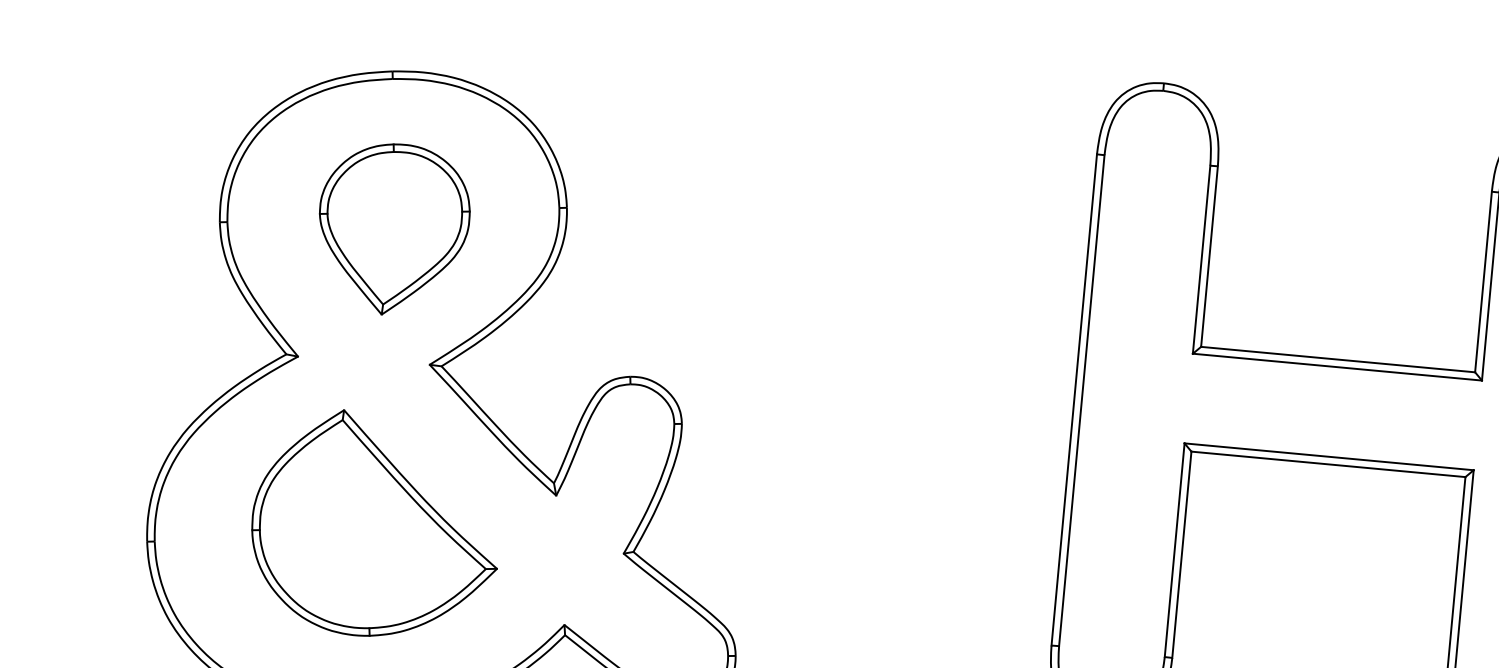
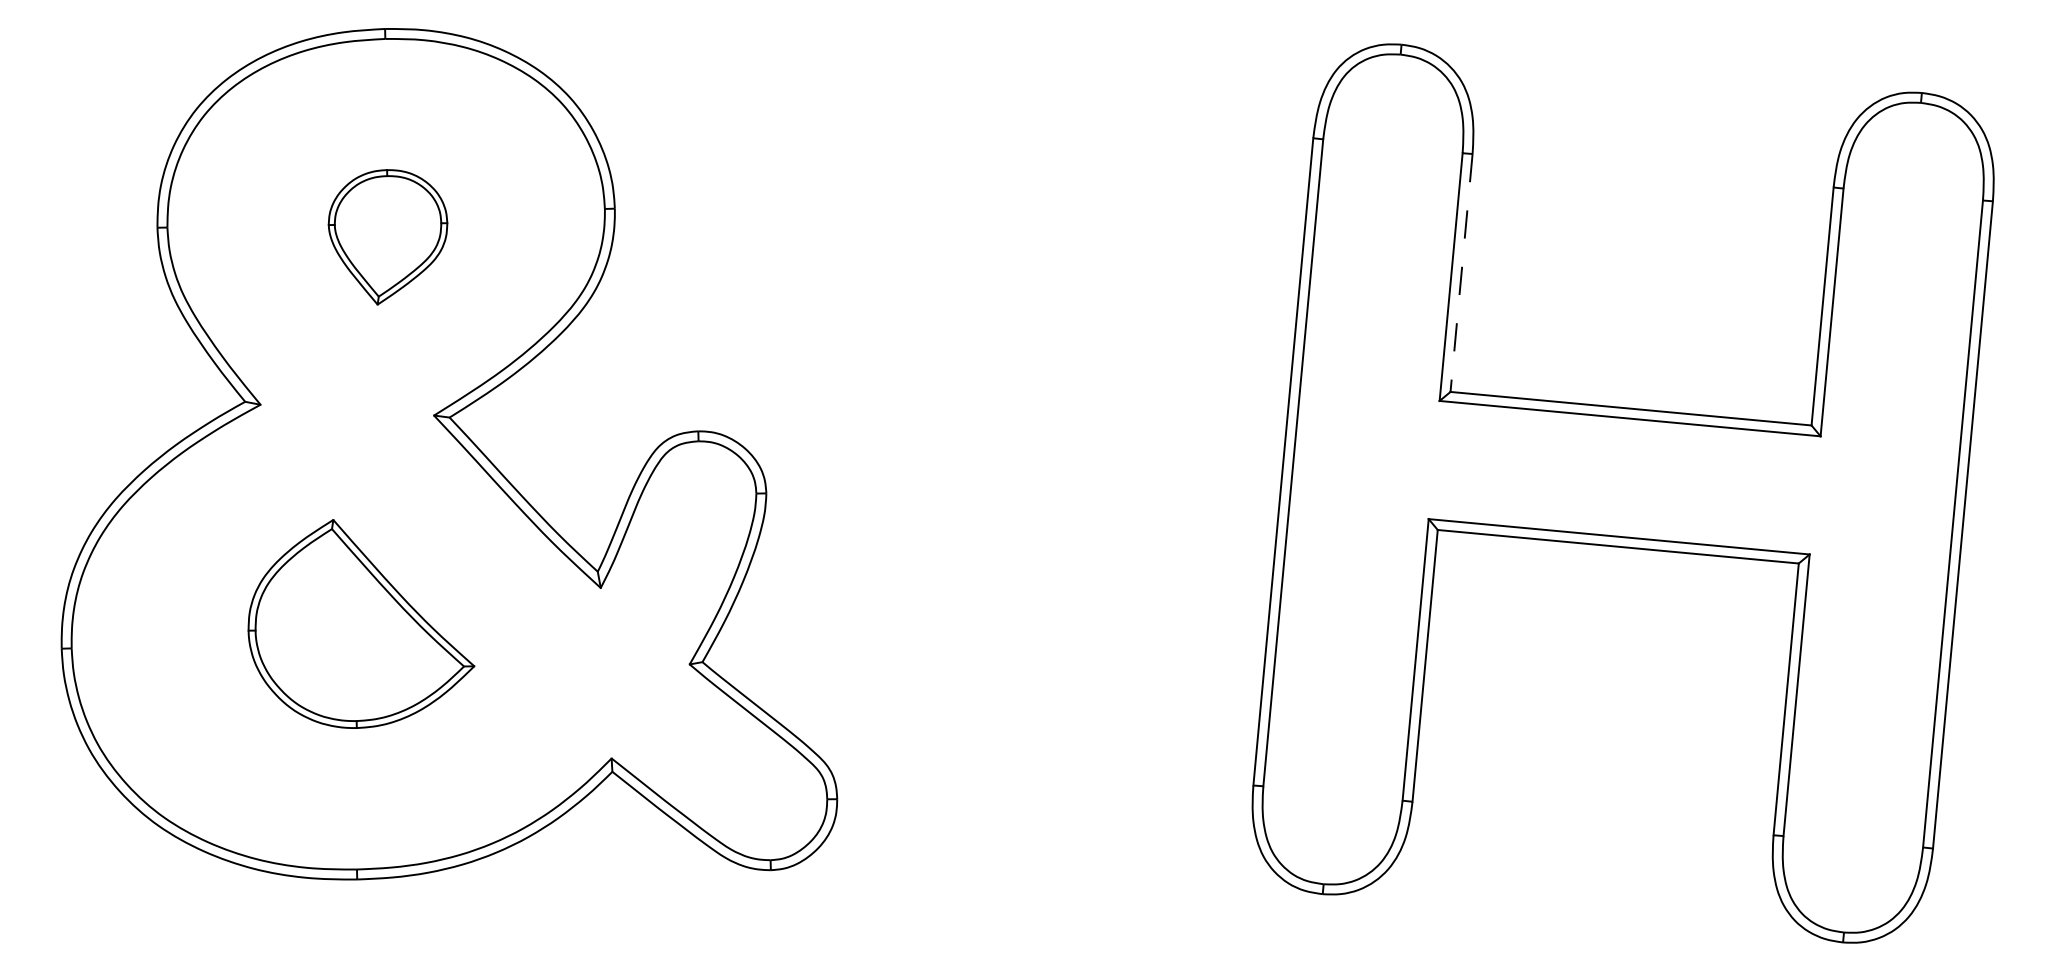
part: (394, 229) -> (387, 237), size x0.6
line: (1209, 256) -> (1461, 273), solid -> dashed
part: (374, 522) -> (361, 623), size x0.7

